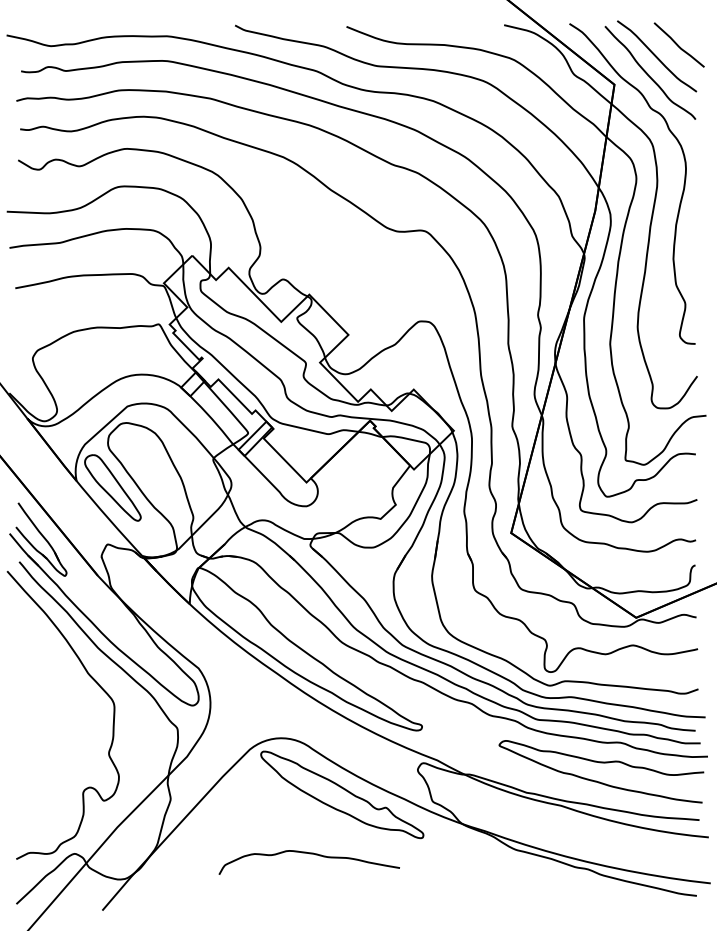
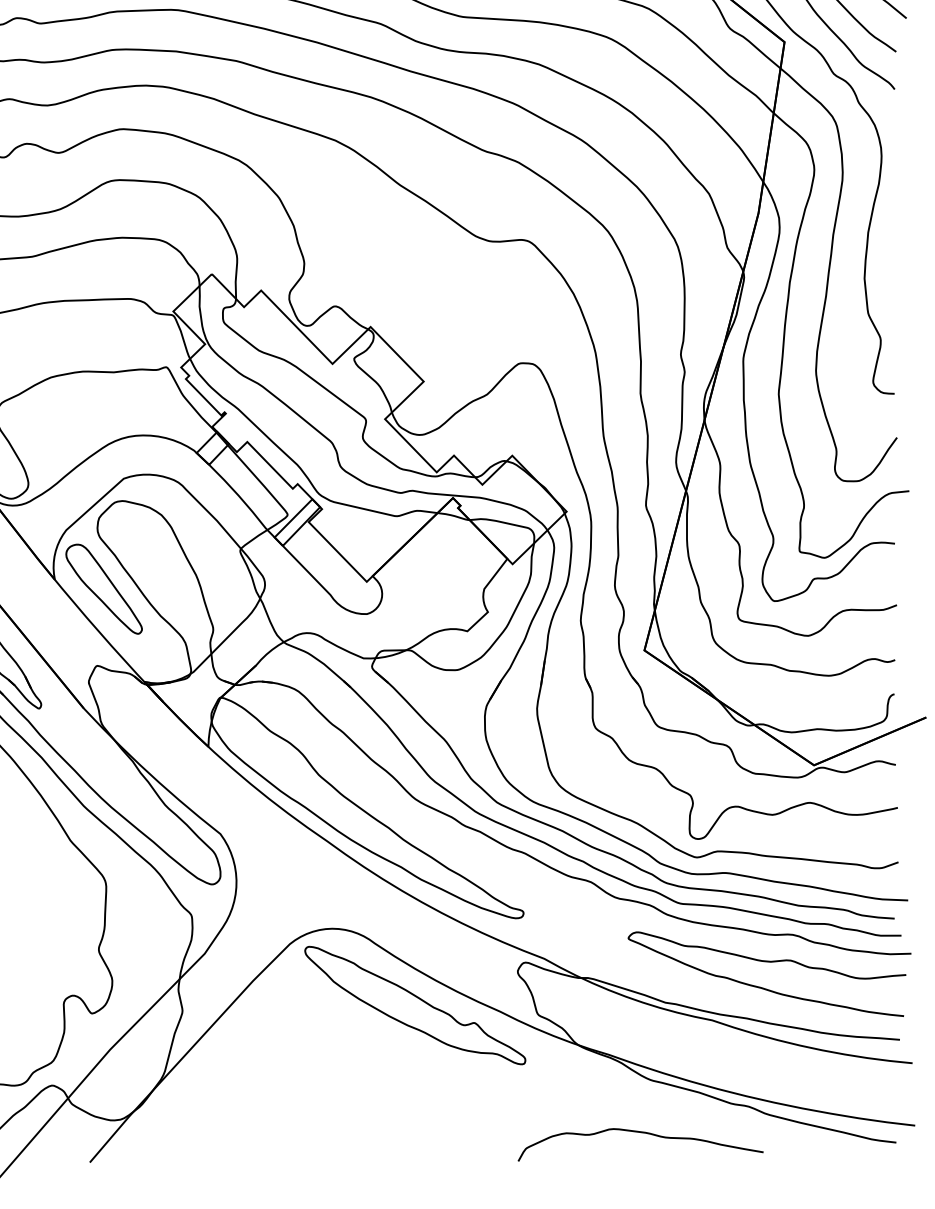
curve: (309, 854) -> (640, 1133), moved

